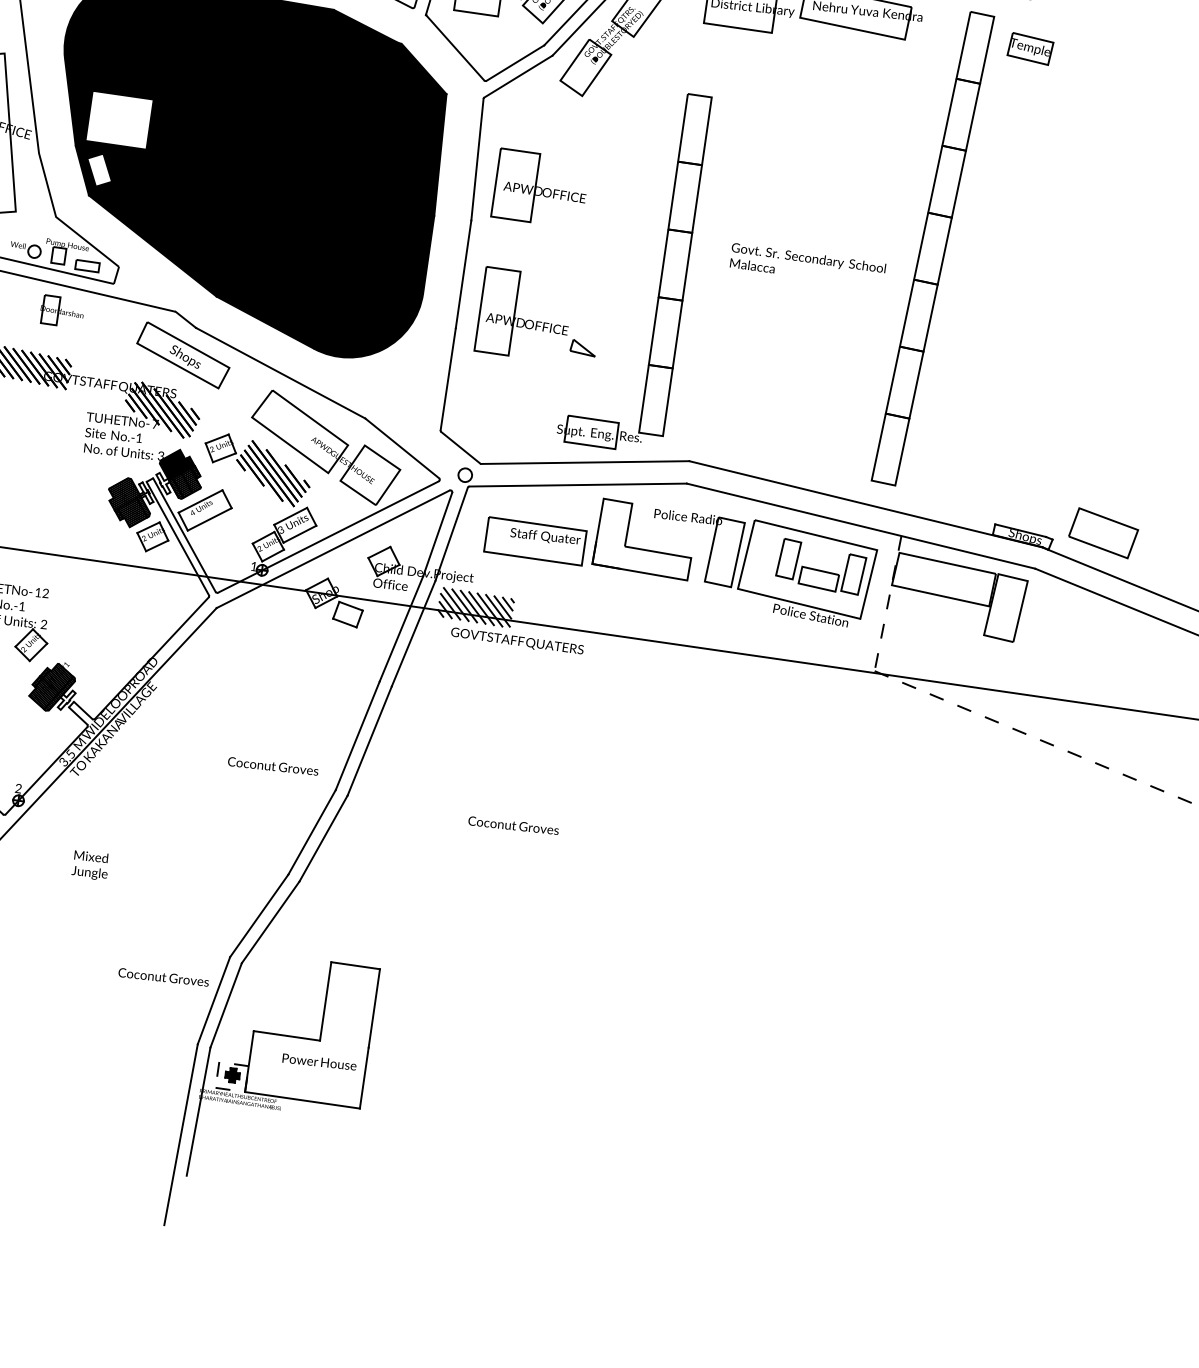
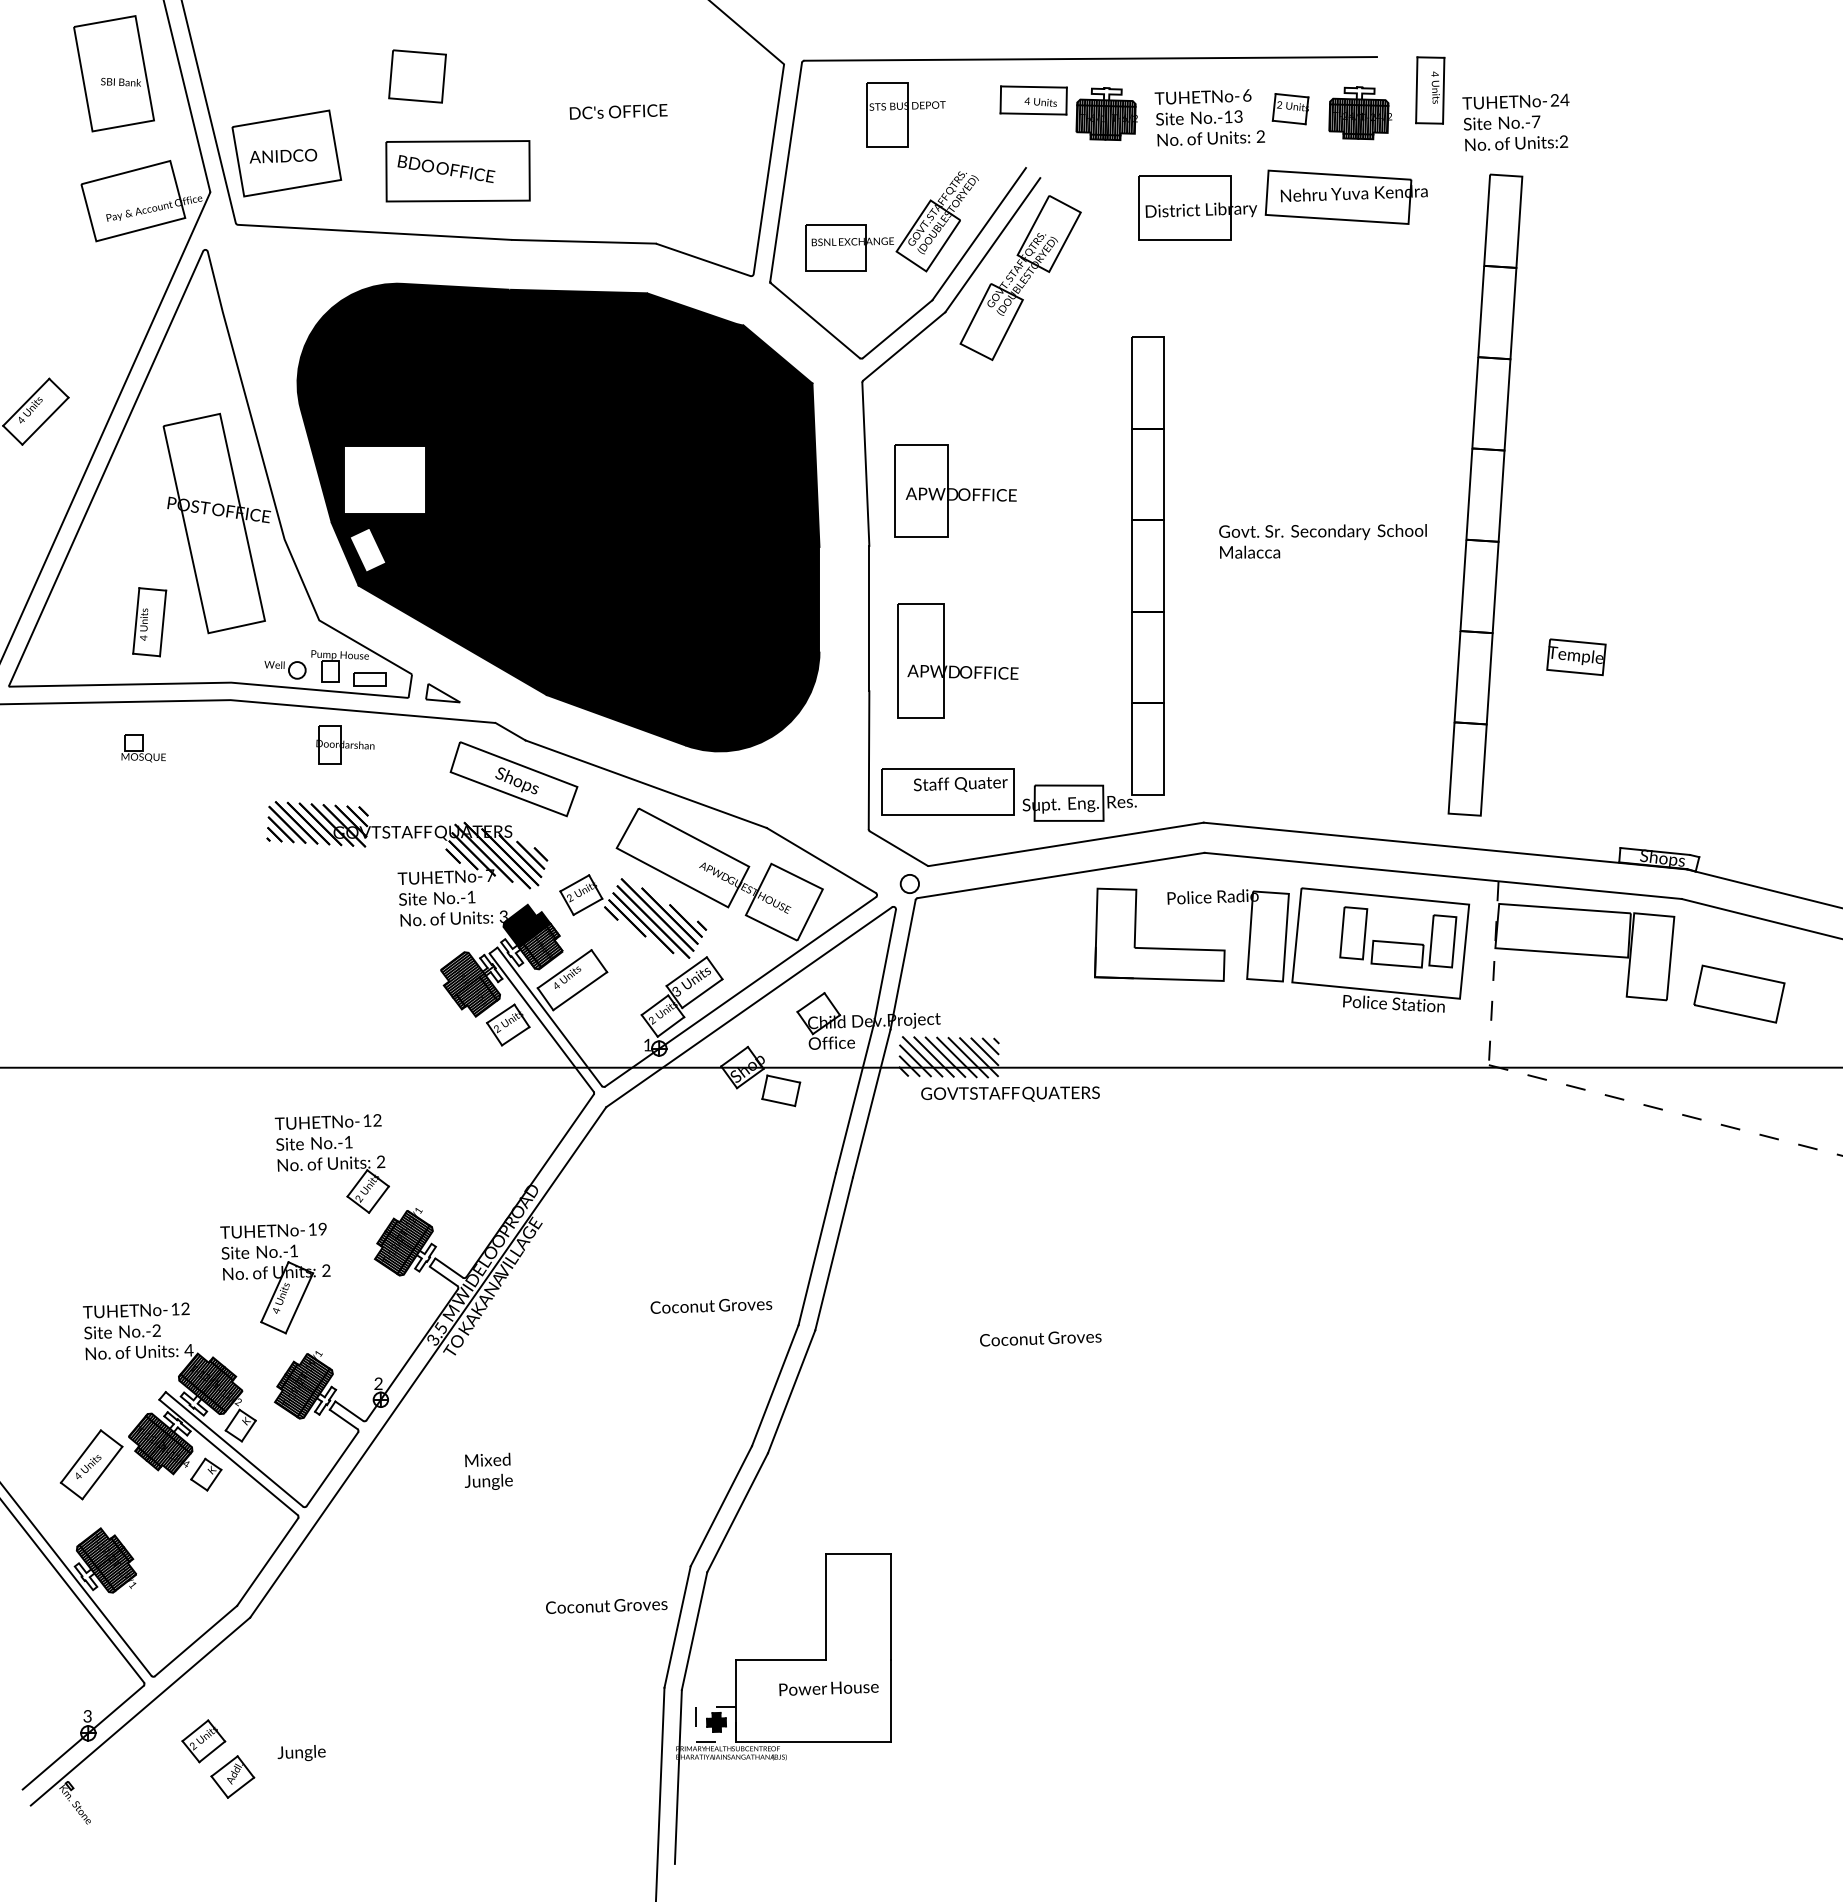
part: (1030, 49) -> (1576, 657), moved
part: (583, 348) -> (442, 693), moved
part: (1103, 532) -> (1739, 993), moved
part: (534, 540) -> (947, 791), moved

